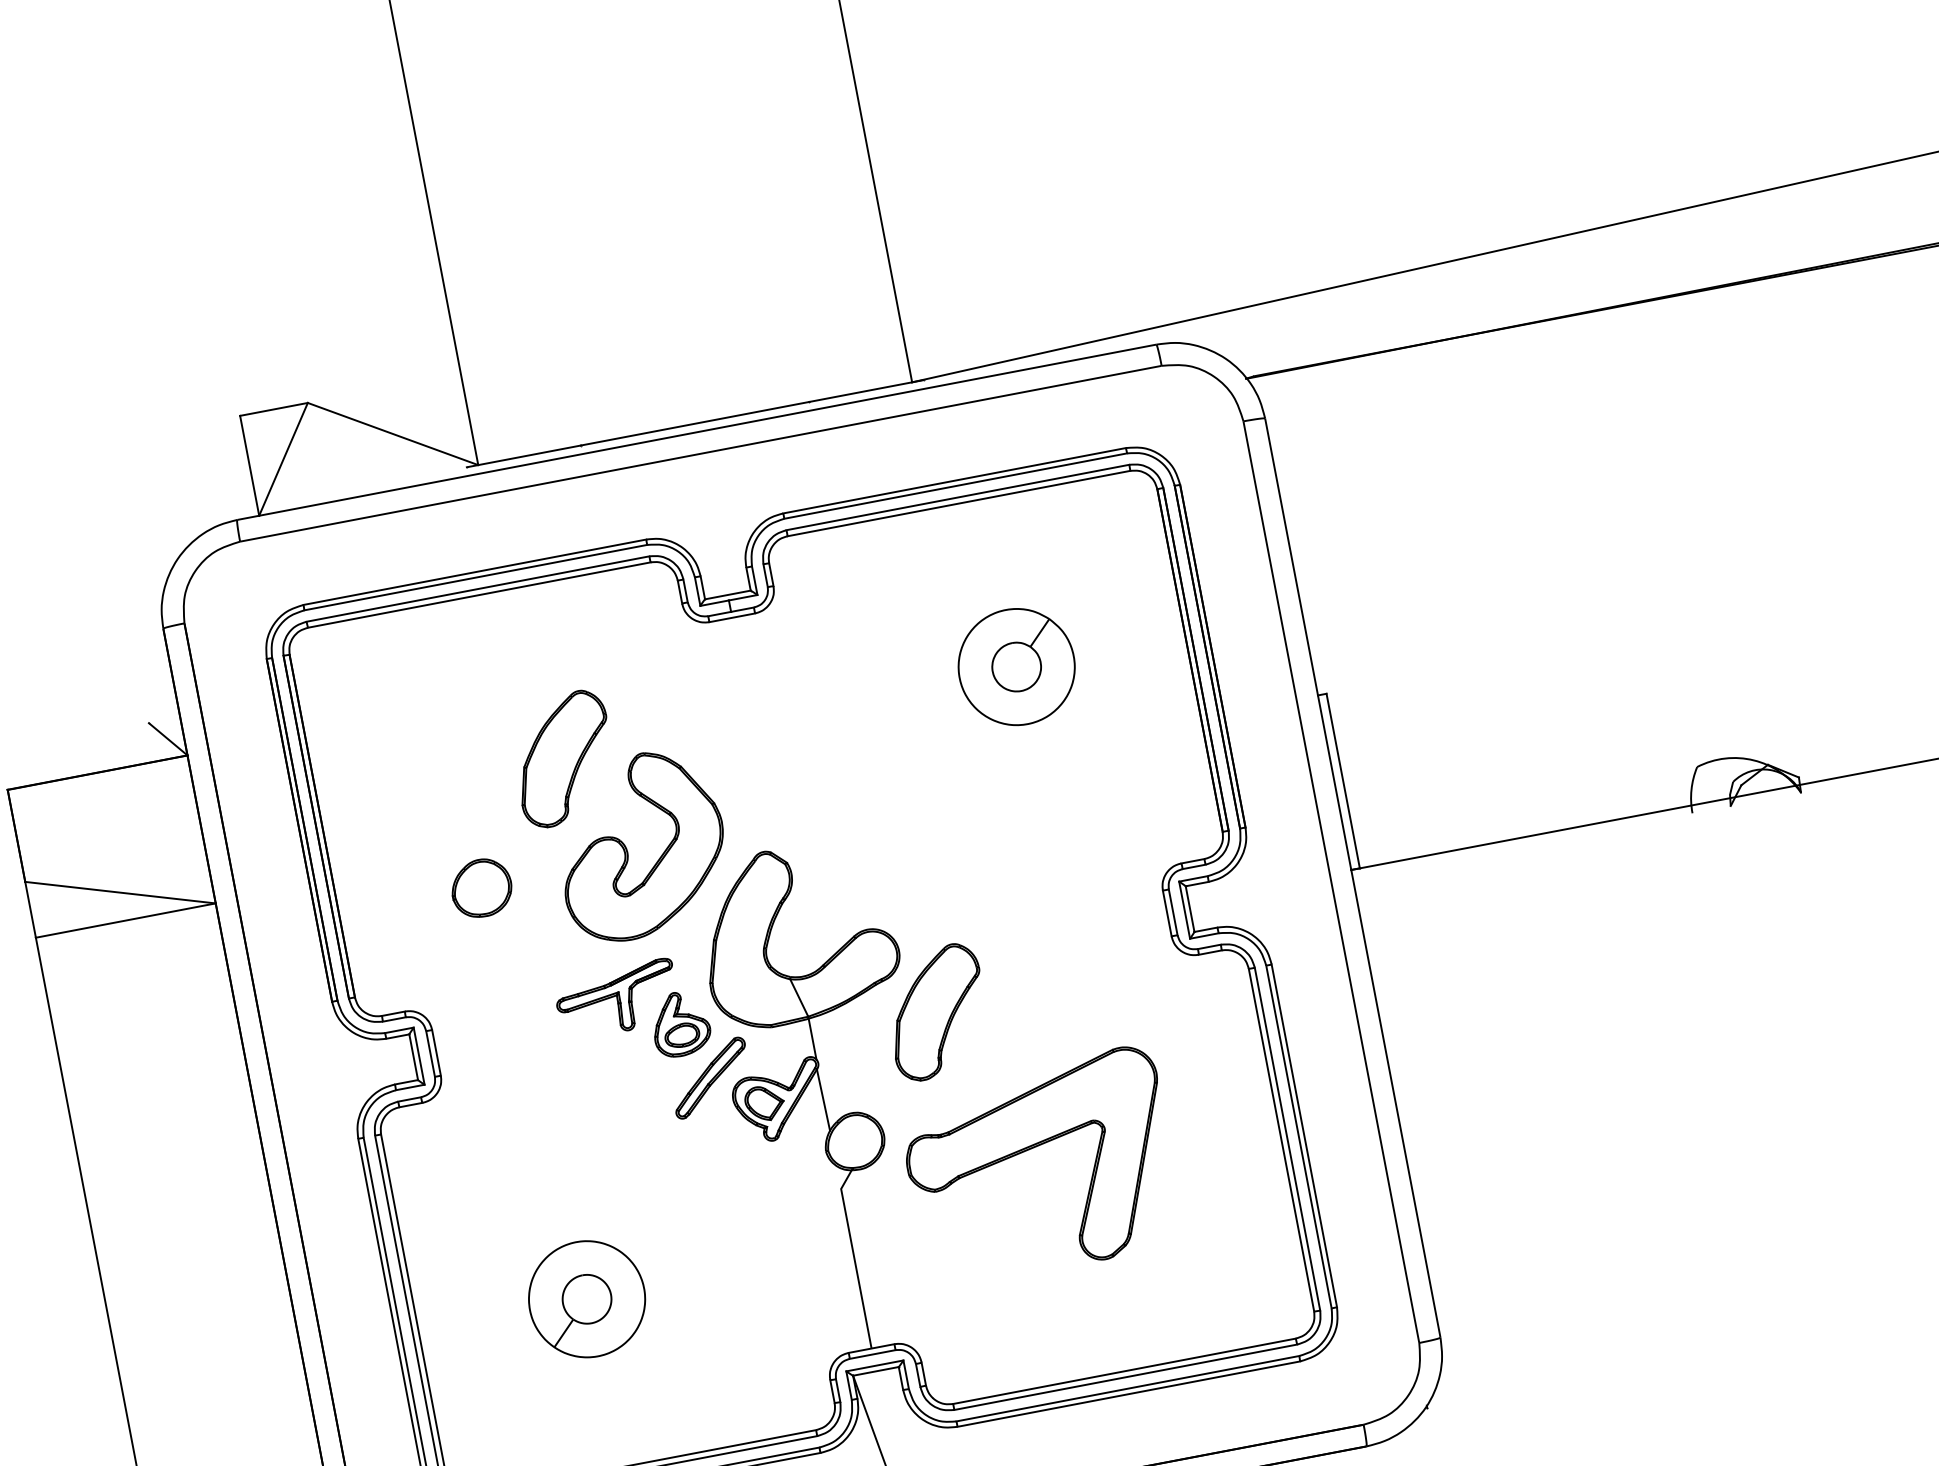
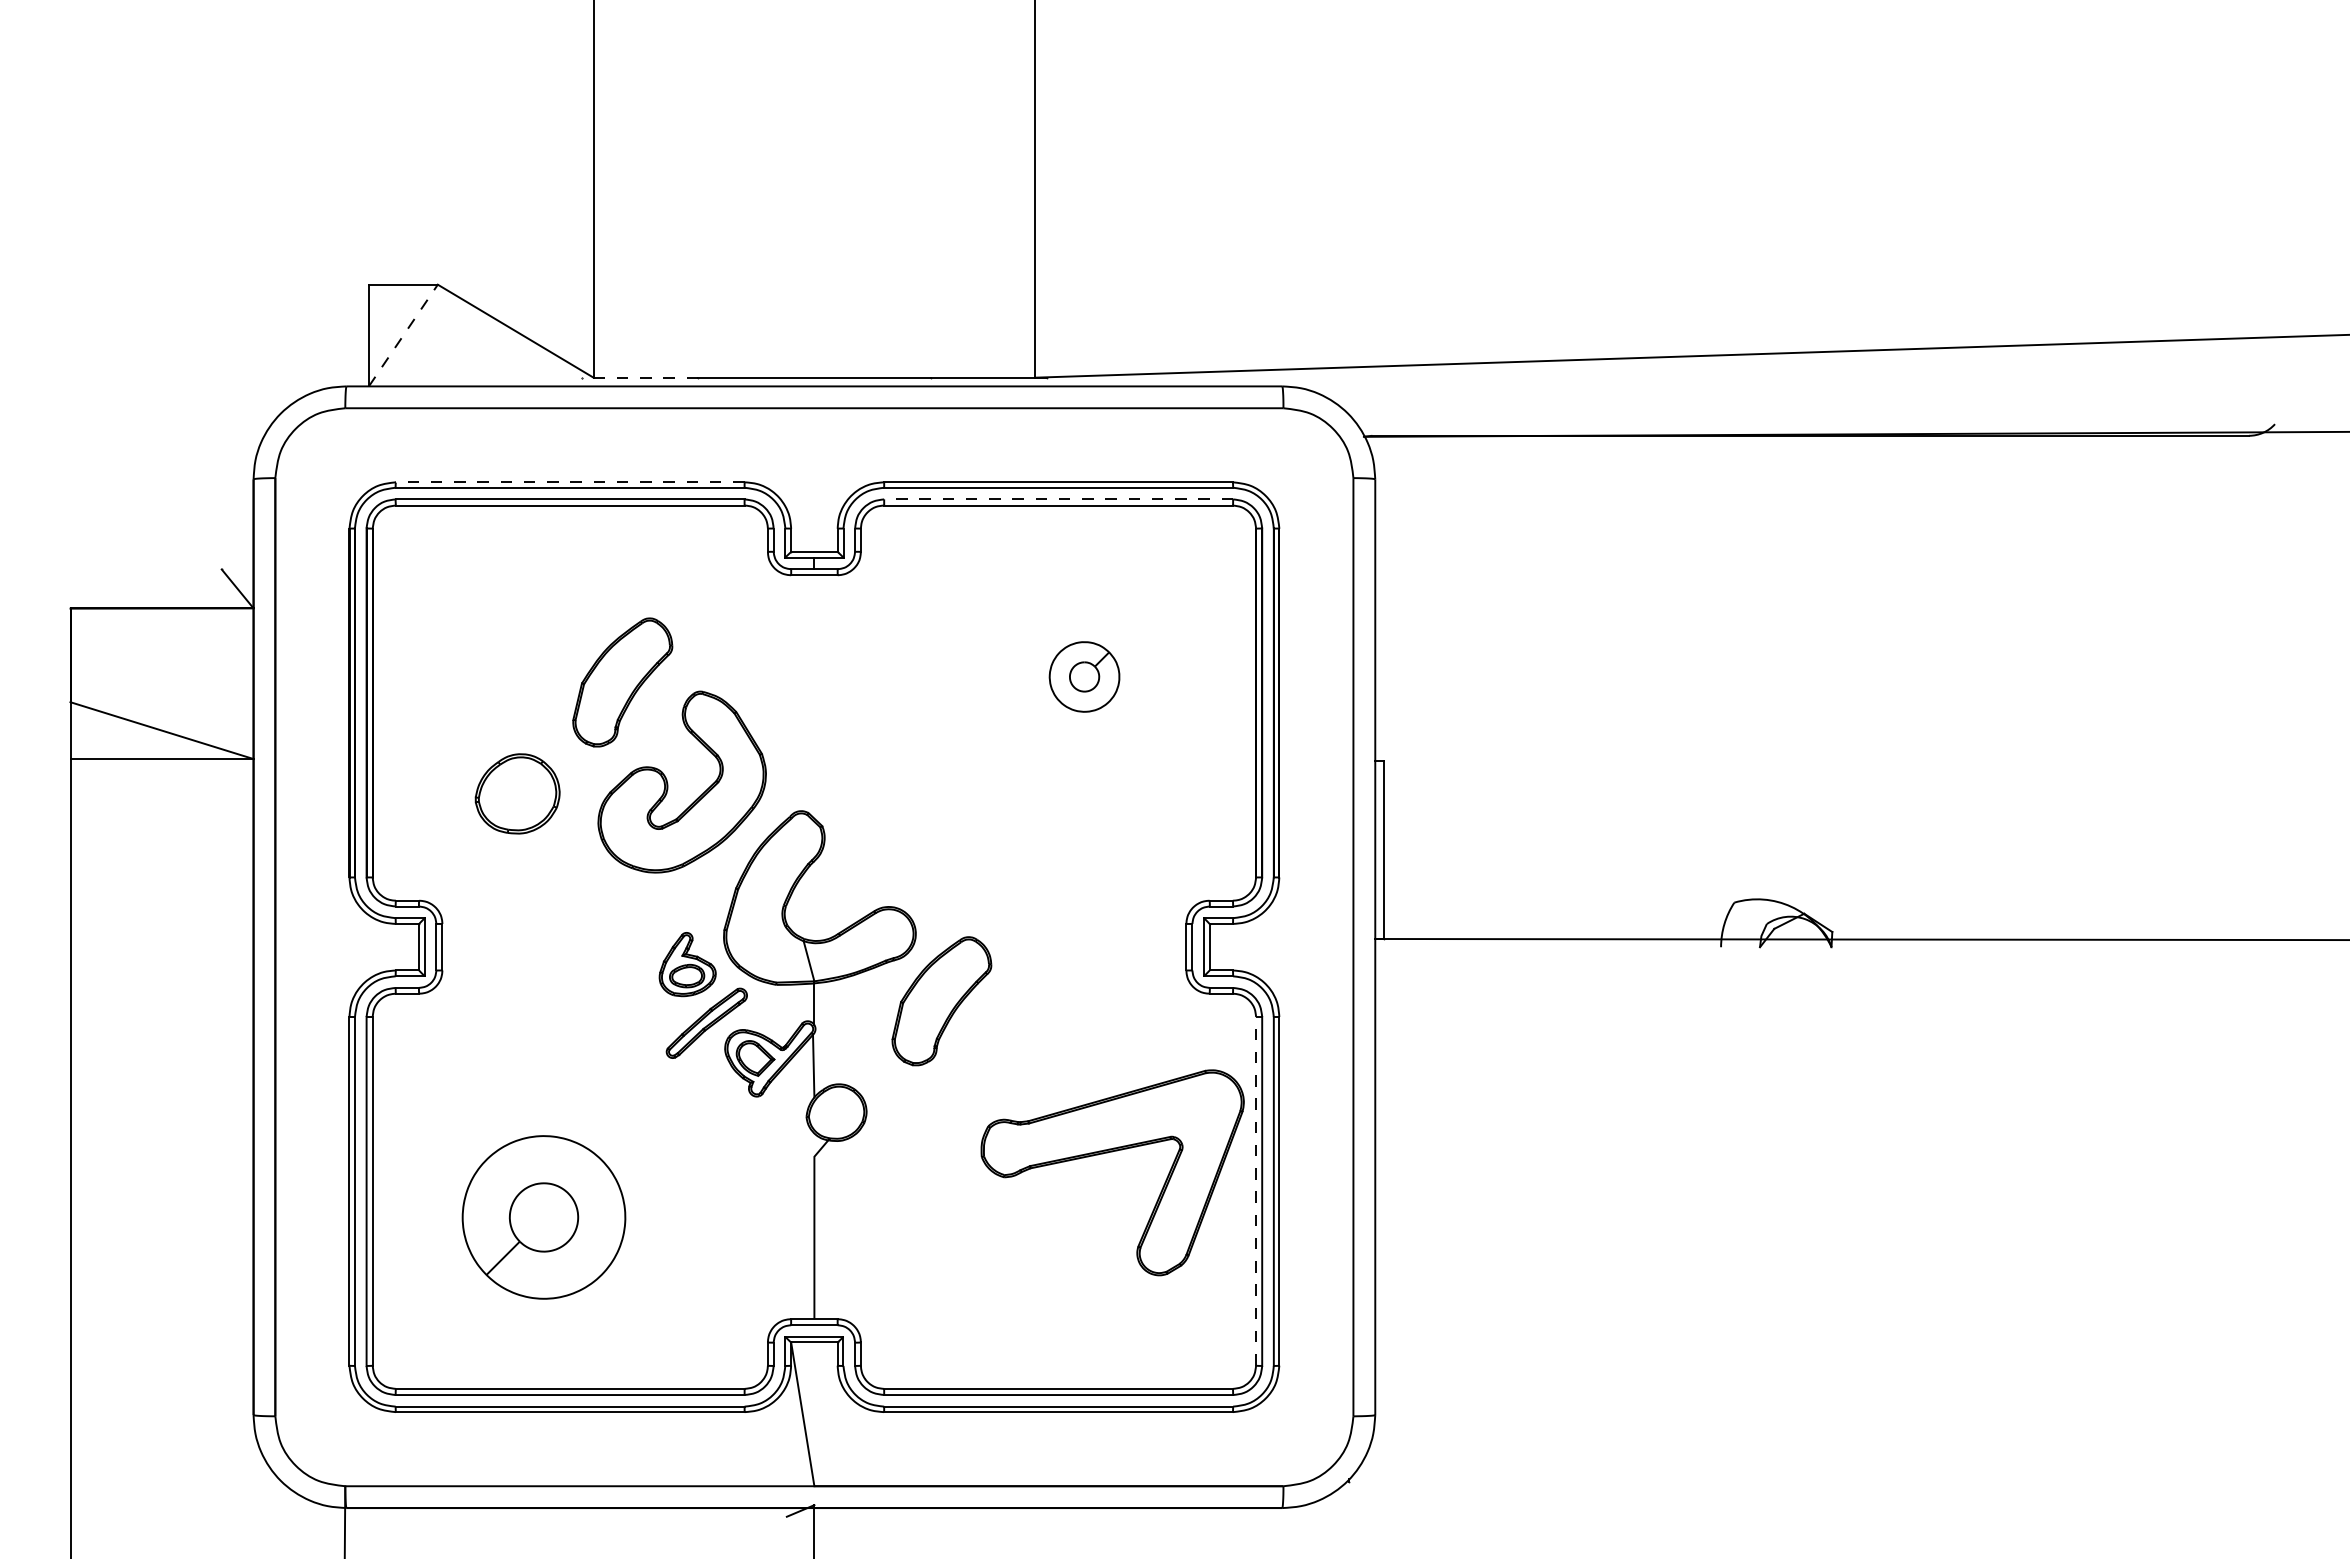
line: (523, 456) -> (639, 377), solid -> dashed
line: (283, 459) -> (403, 335), solid -> dashed
line: (957, 497) -> (1058, 499), solid -> dashed
line: (474, 572) -> (569, 482), solid -> dashed
part: (1016, 666) -> (1084, 676), size x0.6
part: (481, 887) -> (517, 793), size x1.4
part: (616, 999) -> (629, 928), removed
line: (1281, 1139) -> (1256, 1190), solid -> dashed
part: (1032, 1149) -> (1107, 1153), moved
part: (587, 1299) -> (544, 1217), size x1.4

